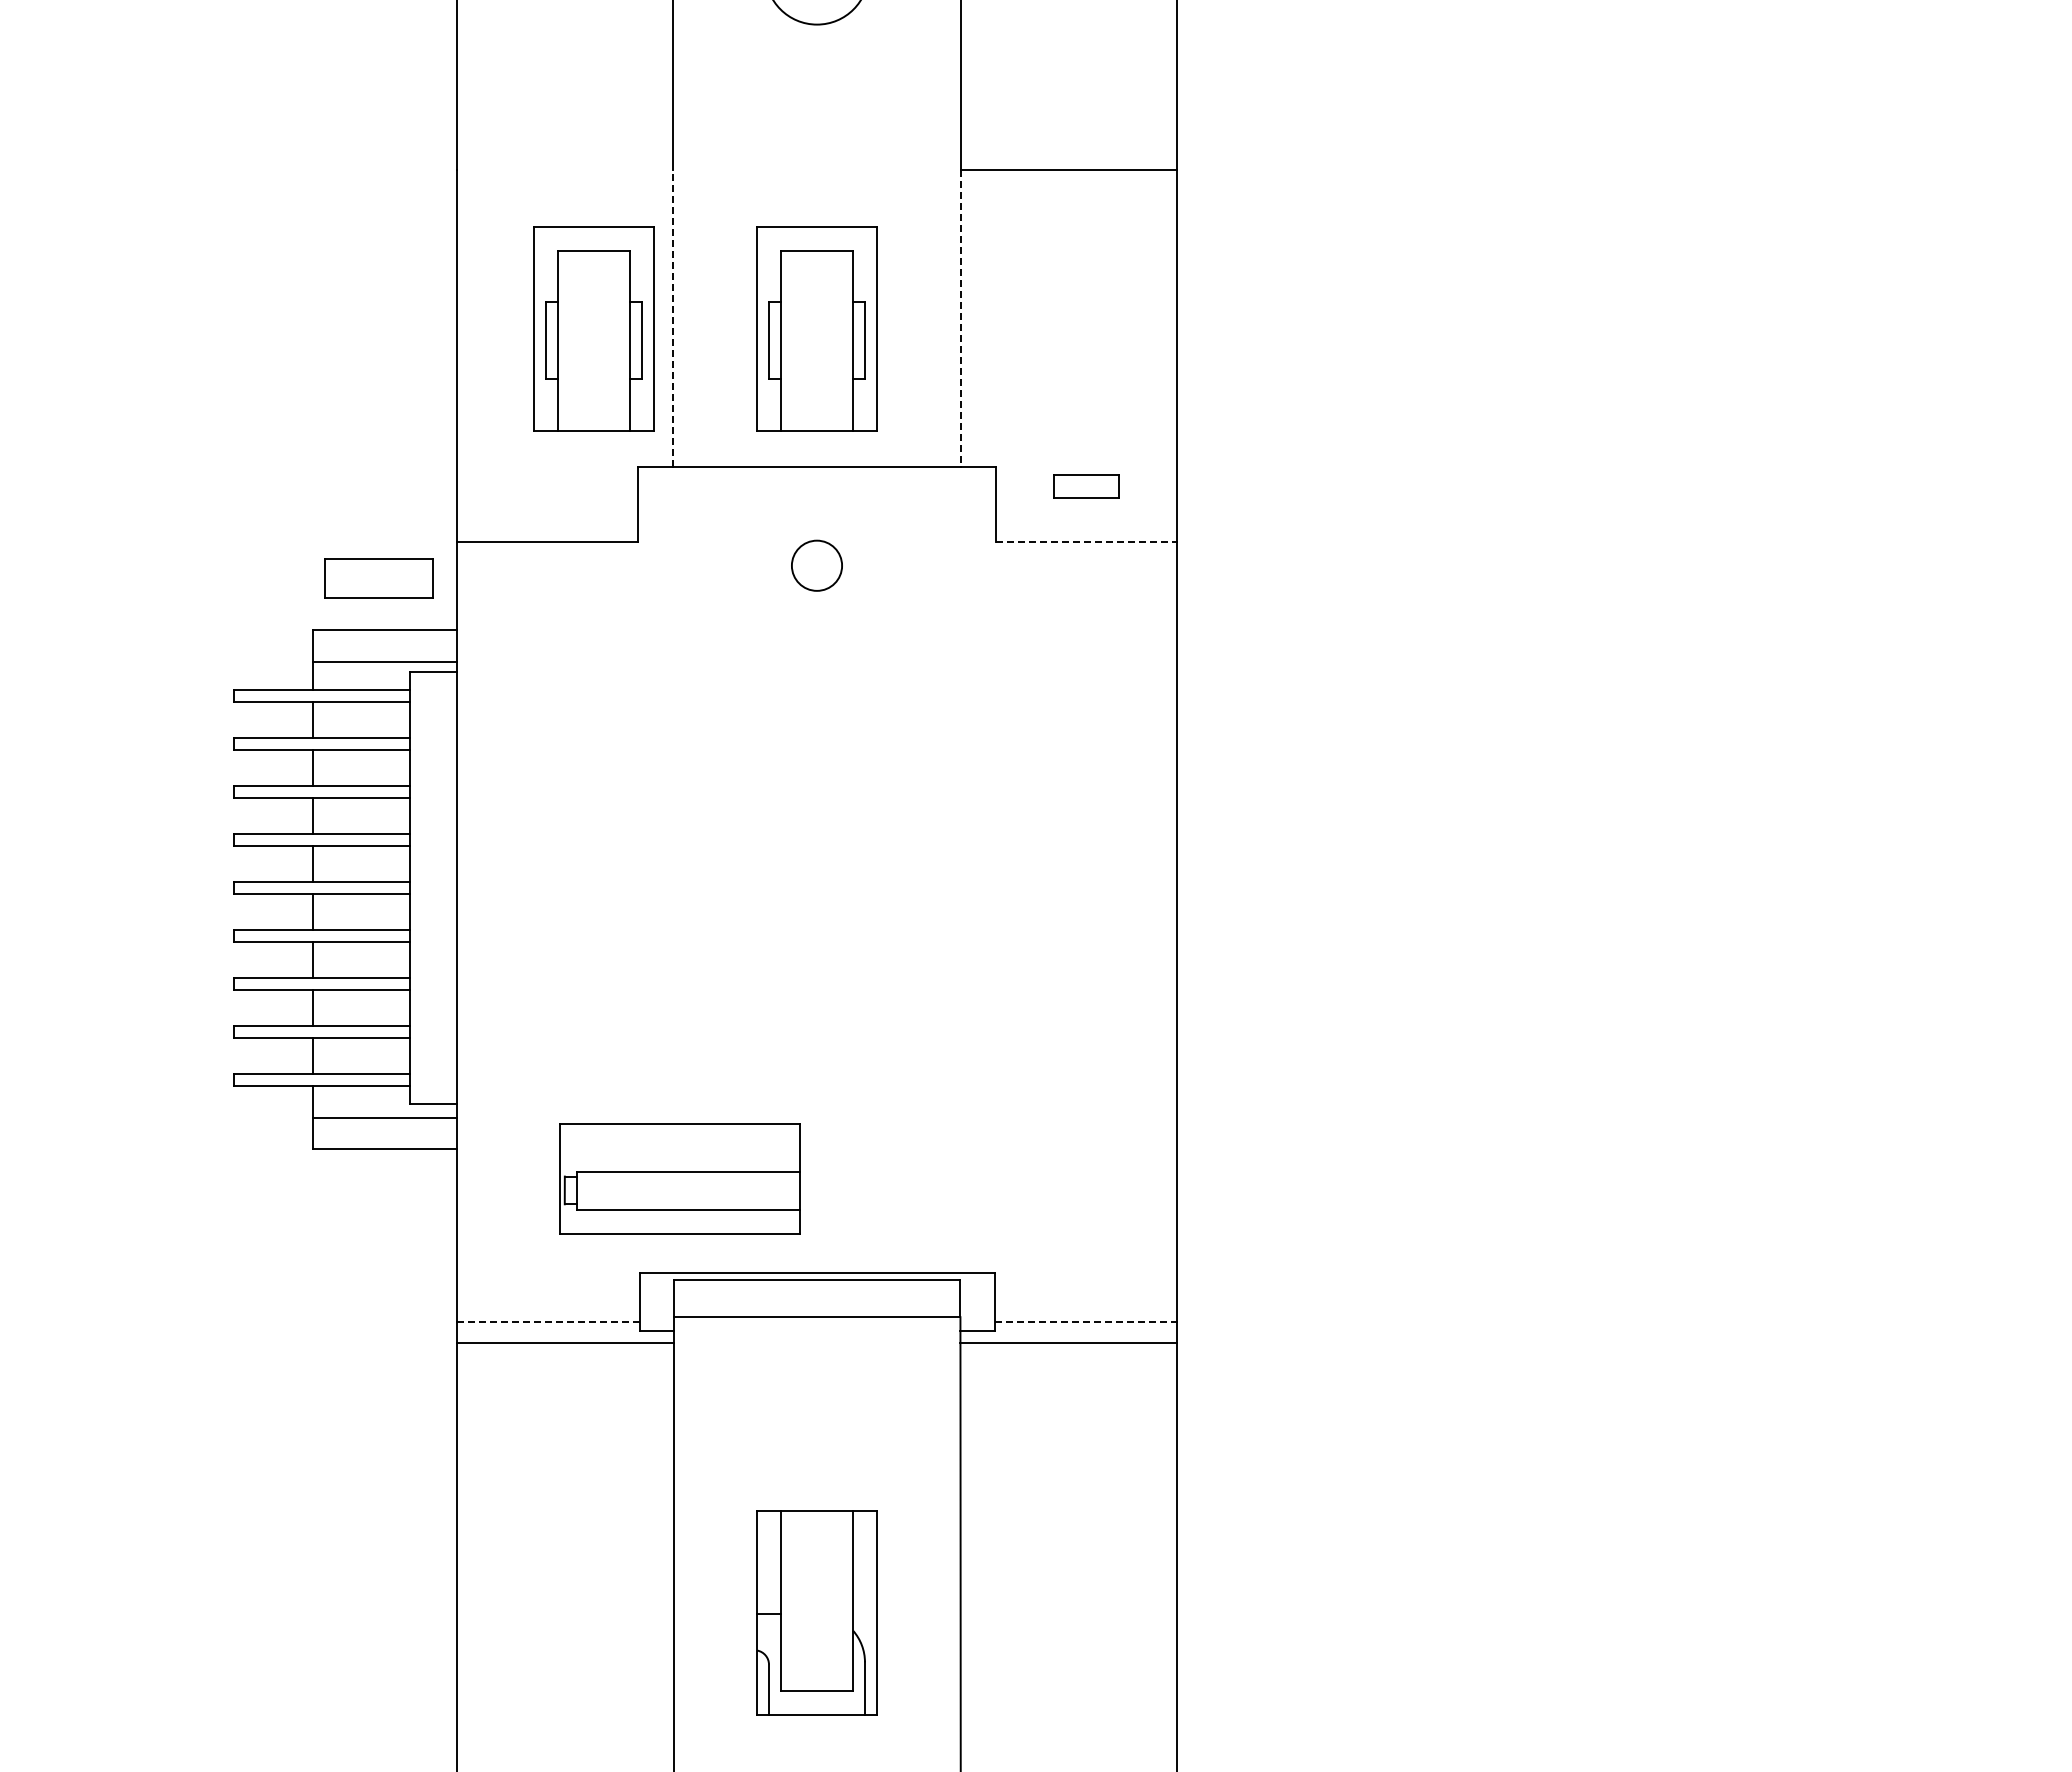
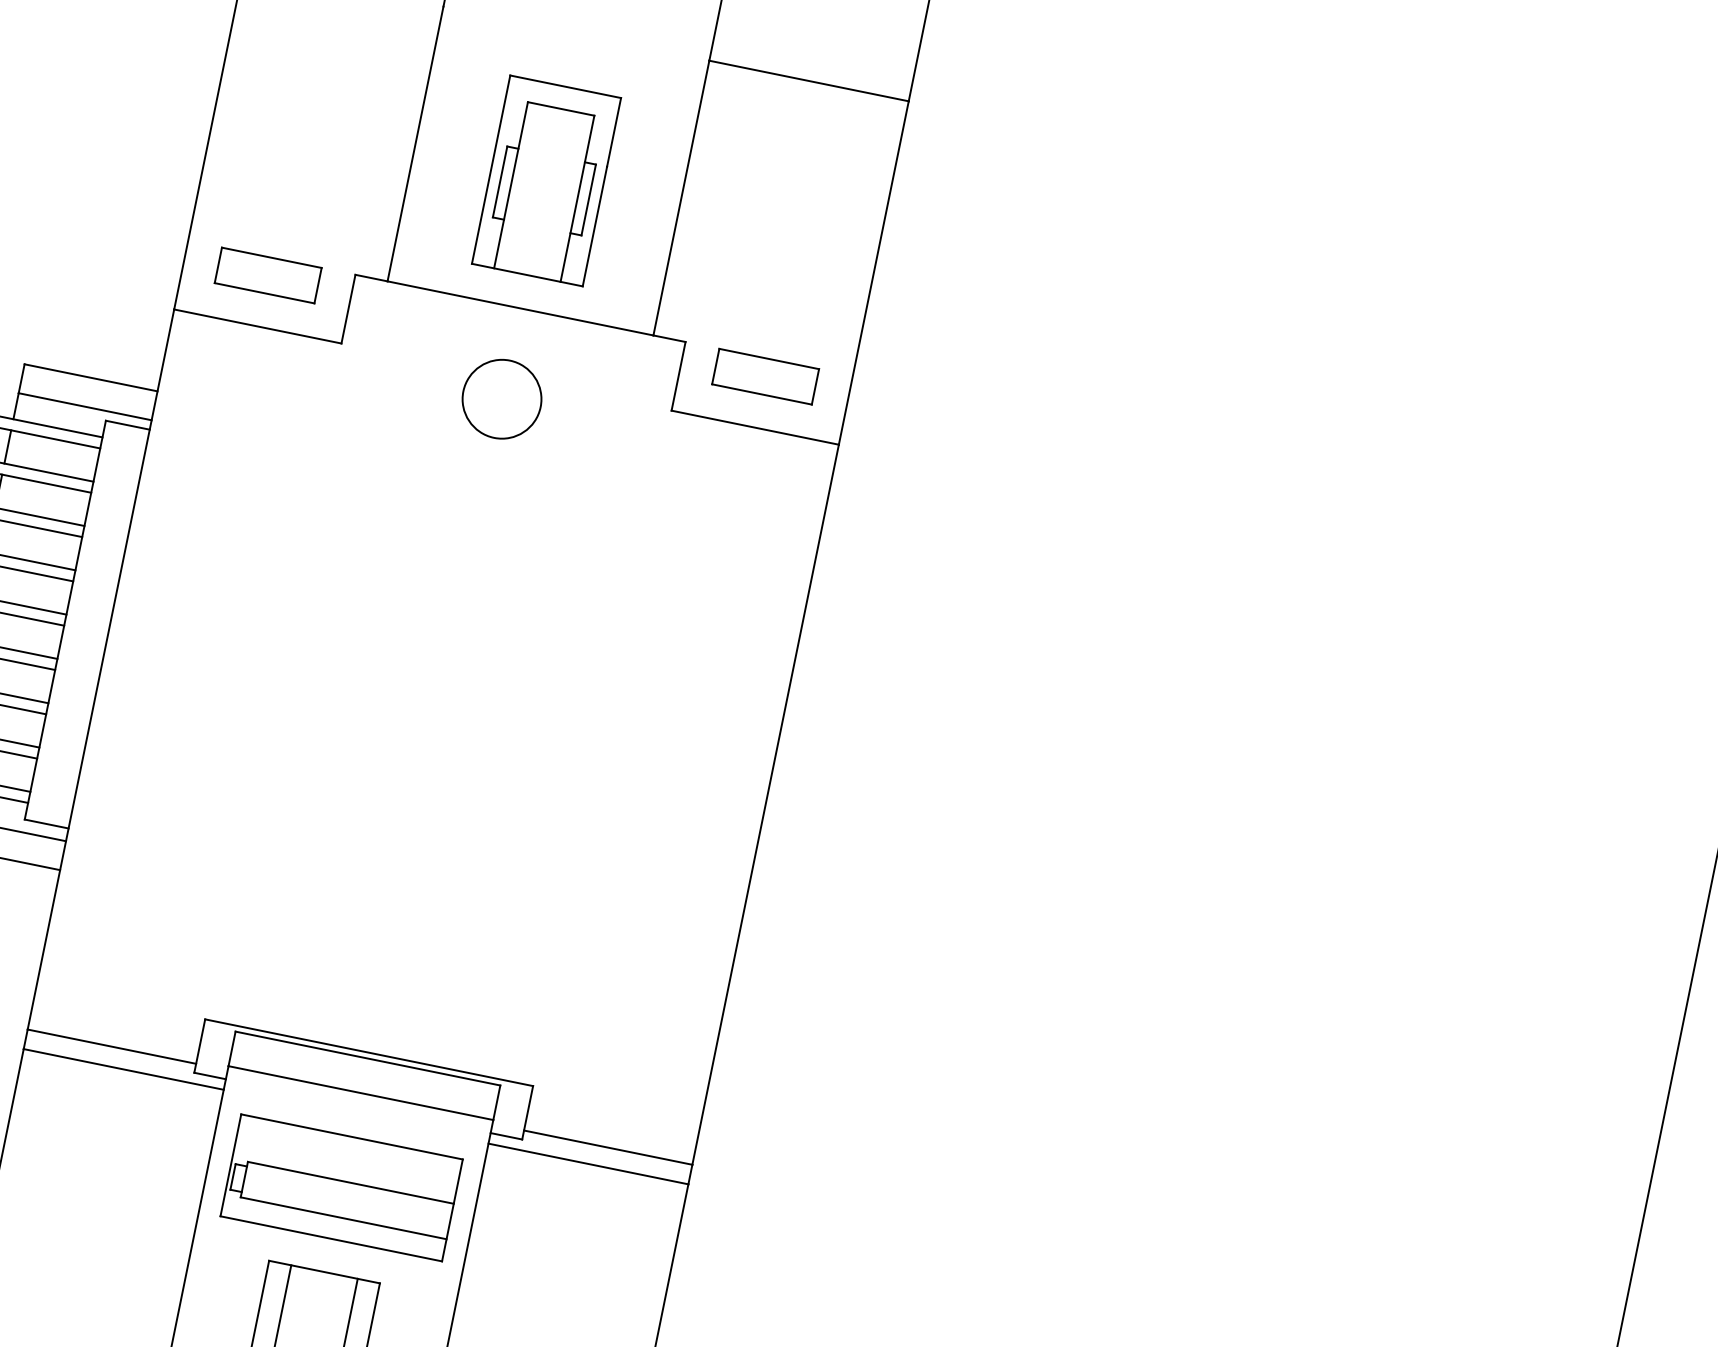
line: (673, 318) -> (415, 143), dashed -> solid
line: (960, 318) -> (680, 197), dashed -> solid
part: (593, 328) -> (340, 138), removed
part: (1085, 486) -> (764, 376), size x1.67
line: (1086, 541) -> (755, 427), dashed -> solid
circle: (816, 565) -> (501, 398), size x1.67
part: (378, 578) -> (268, 275), moved
part: (679, 1178) -> (341, 1187), moved
line: (548, 1321) -> (112, 1046), dashed -> solid
line: (1086, 1321) -> (608, 1147), dashed -> solid

